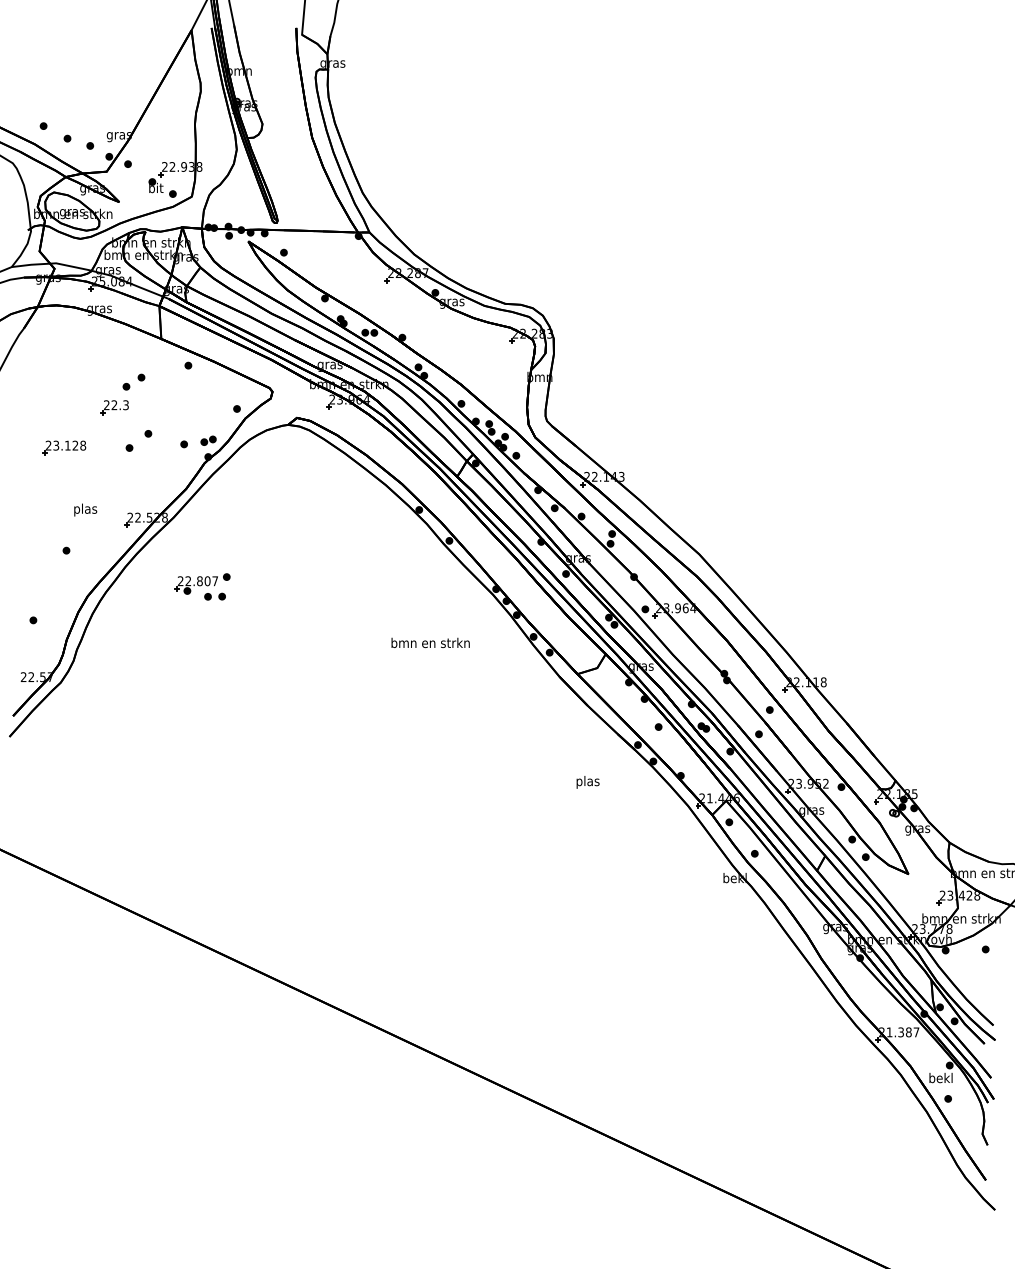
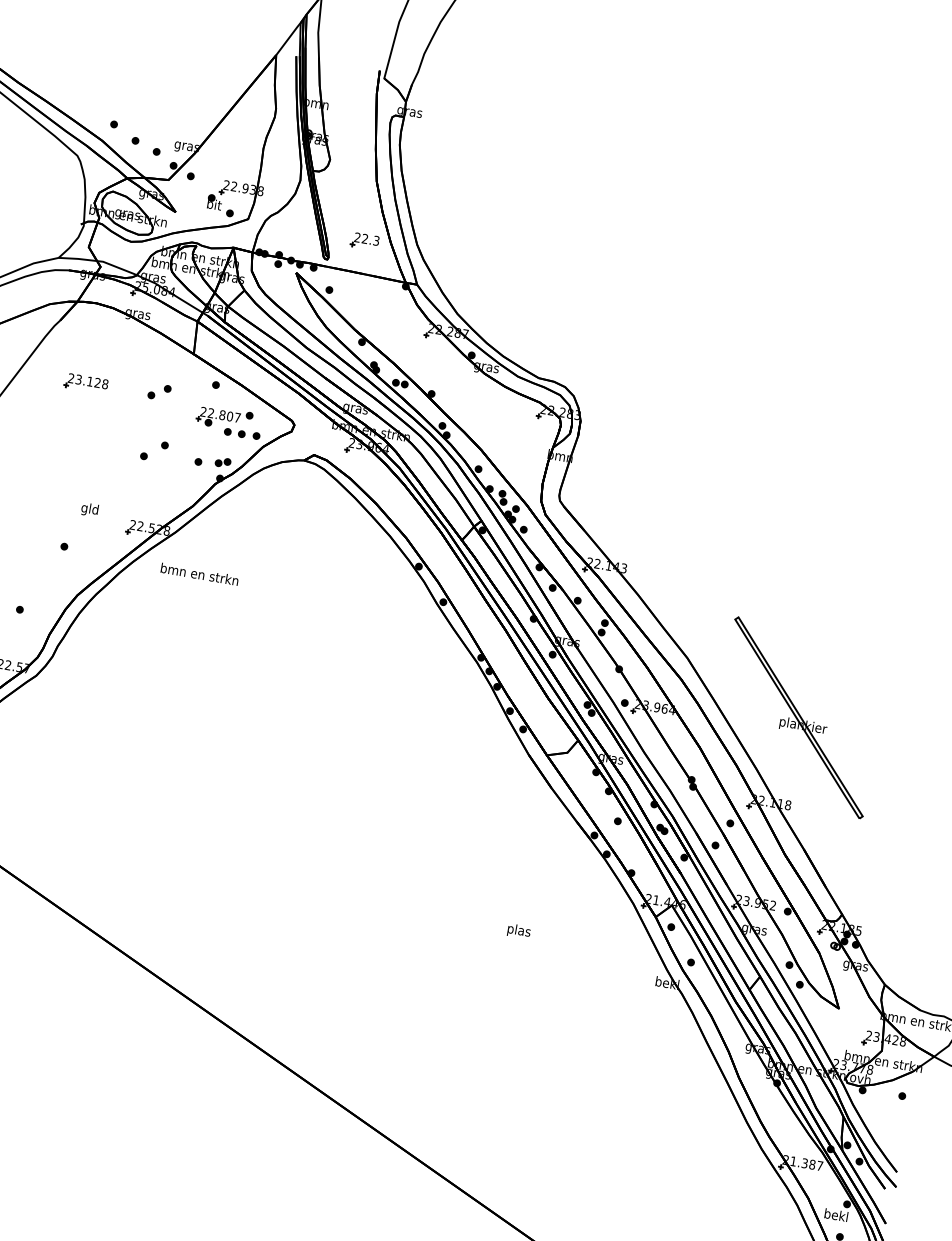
part: (114, 407) -> (364, 241), moved
part: (64, 447) -> (86, 382), moved
text: (85, 509) -> (90, 509), plas -> gld
part: (202, 586) -> (224, 420), moved
part: (819, 593) -> (799, 717), added
text: (430, 642) -> (199, 573), moved
text: (587, 782) -> (518, 931), moved

